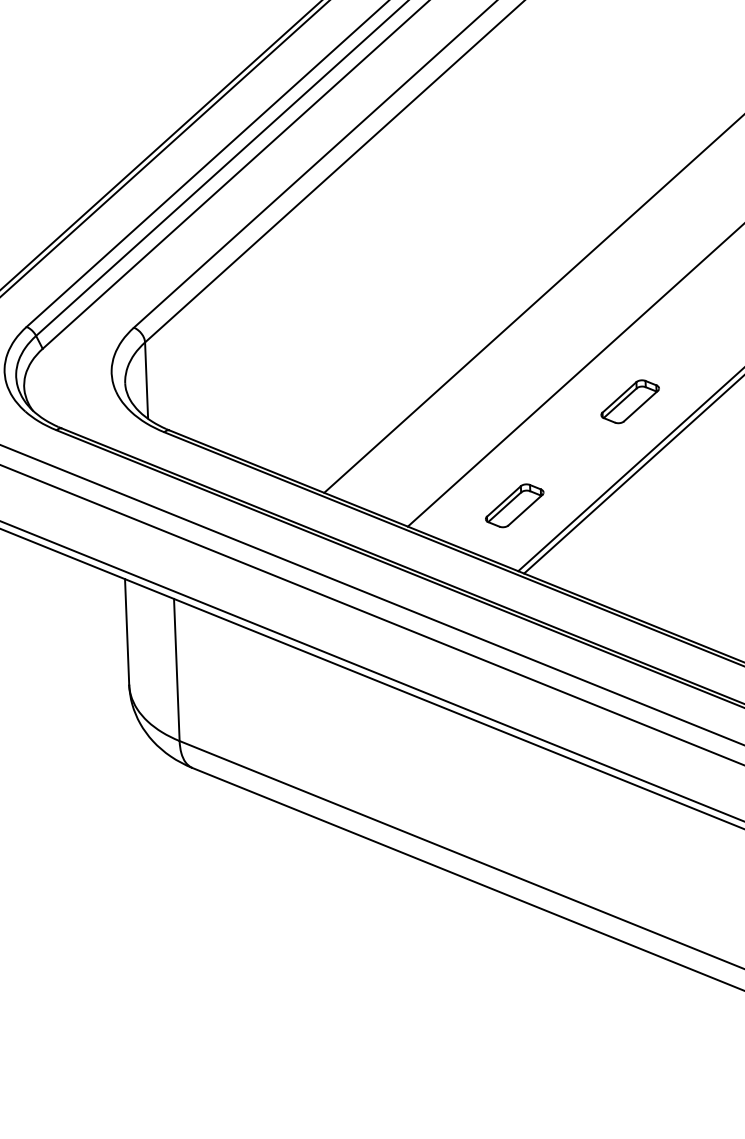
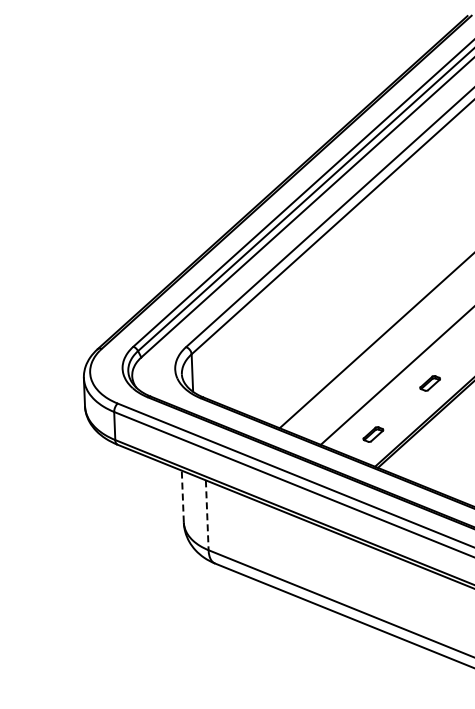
part: (631, 401) -> (430, 383), size x0.7
part: (515, 505) -> (373, 434), size x0.7
line: (126, 631) -> (182, 496), solid -> dashed
line: (177, 670) -> (207, 515), solid -> dashed

